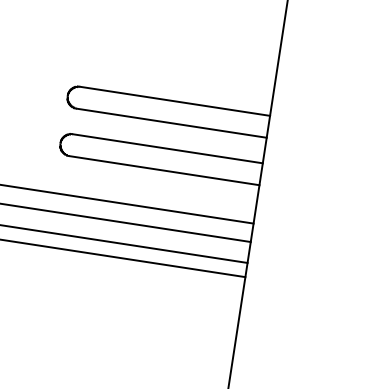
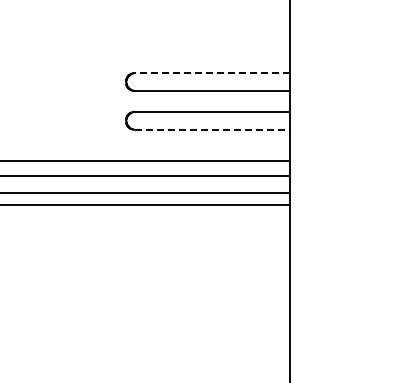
line: (174, 101) -> (212, 73), solid -> dashed
line: (164, 170) -> (212, 129), solid -> dashed

